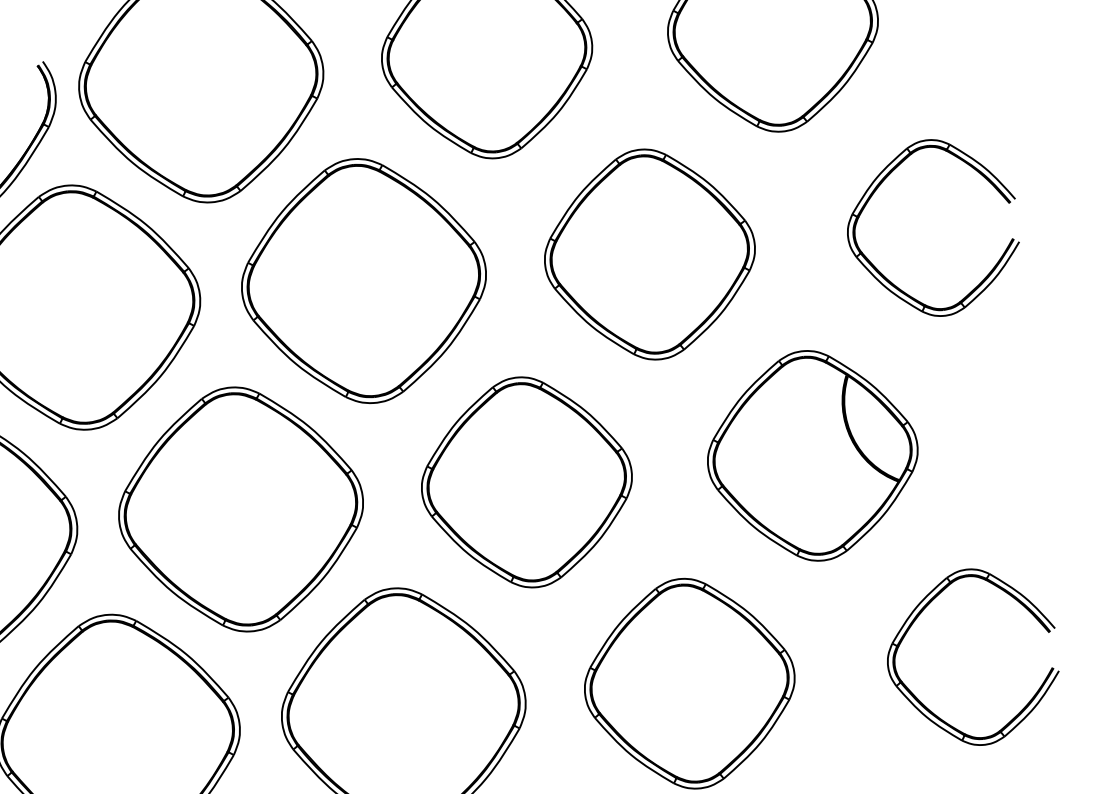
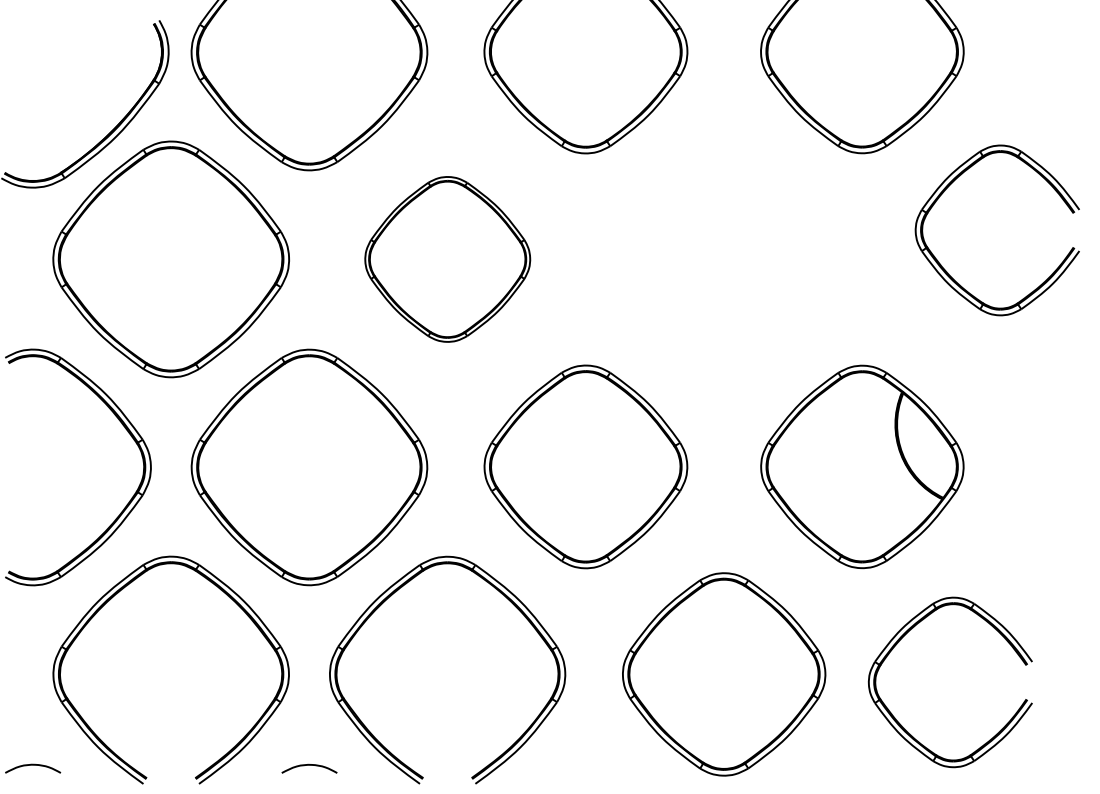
part: (649, 254) -> (723, 259), removed
part: (884, 275) -> (947, 271), moved
part: (363, 281) -> (447, 259), size x0.7
part: (926, 706) -> (902, 725), moved

